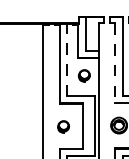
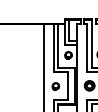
line: (67, 61) -> (58, 46), dashed -> solid
line: (115, 64) -> (87, 48), dashed -> solid

